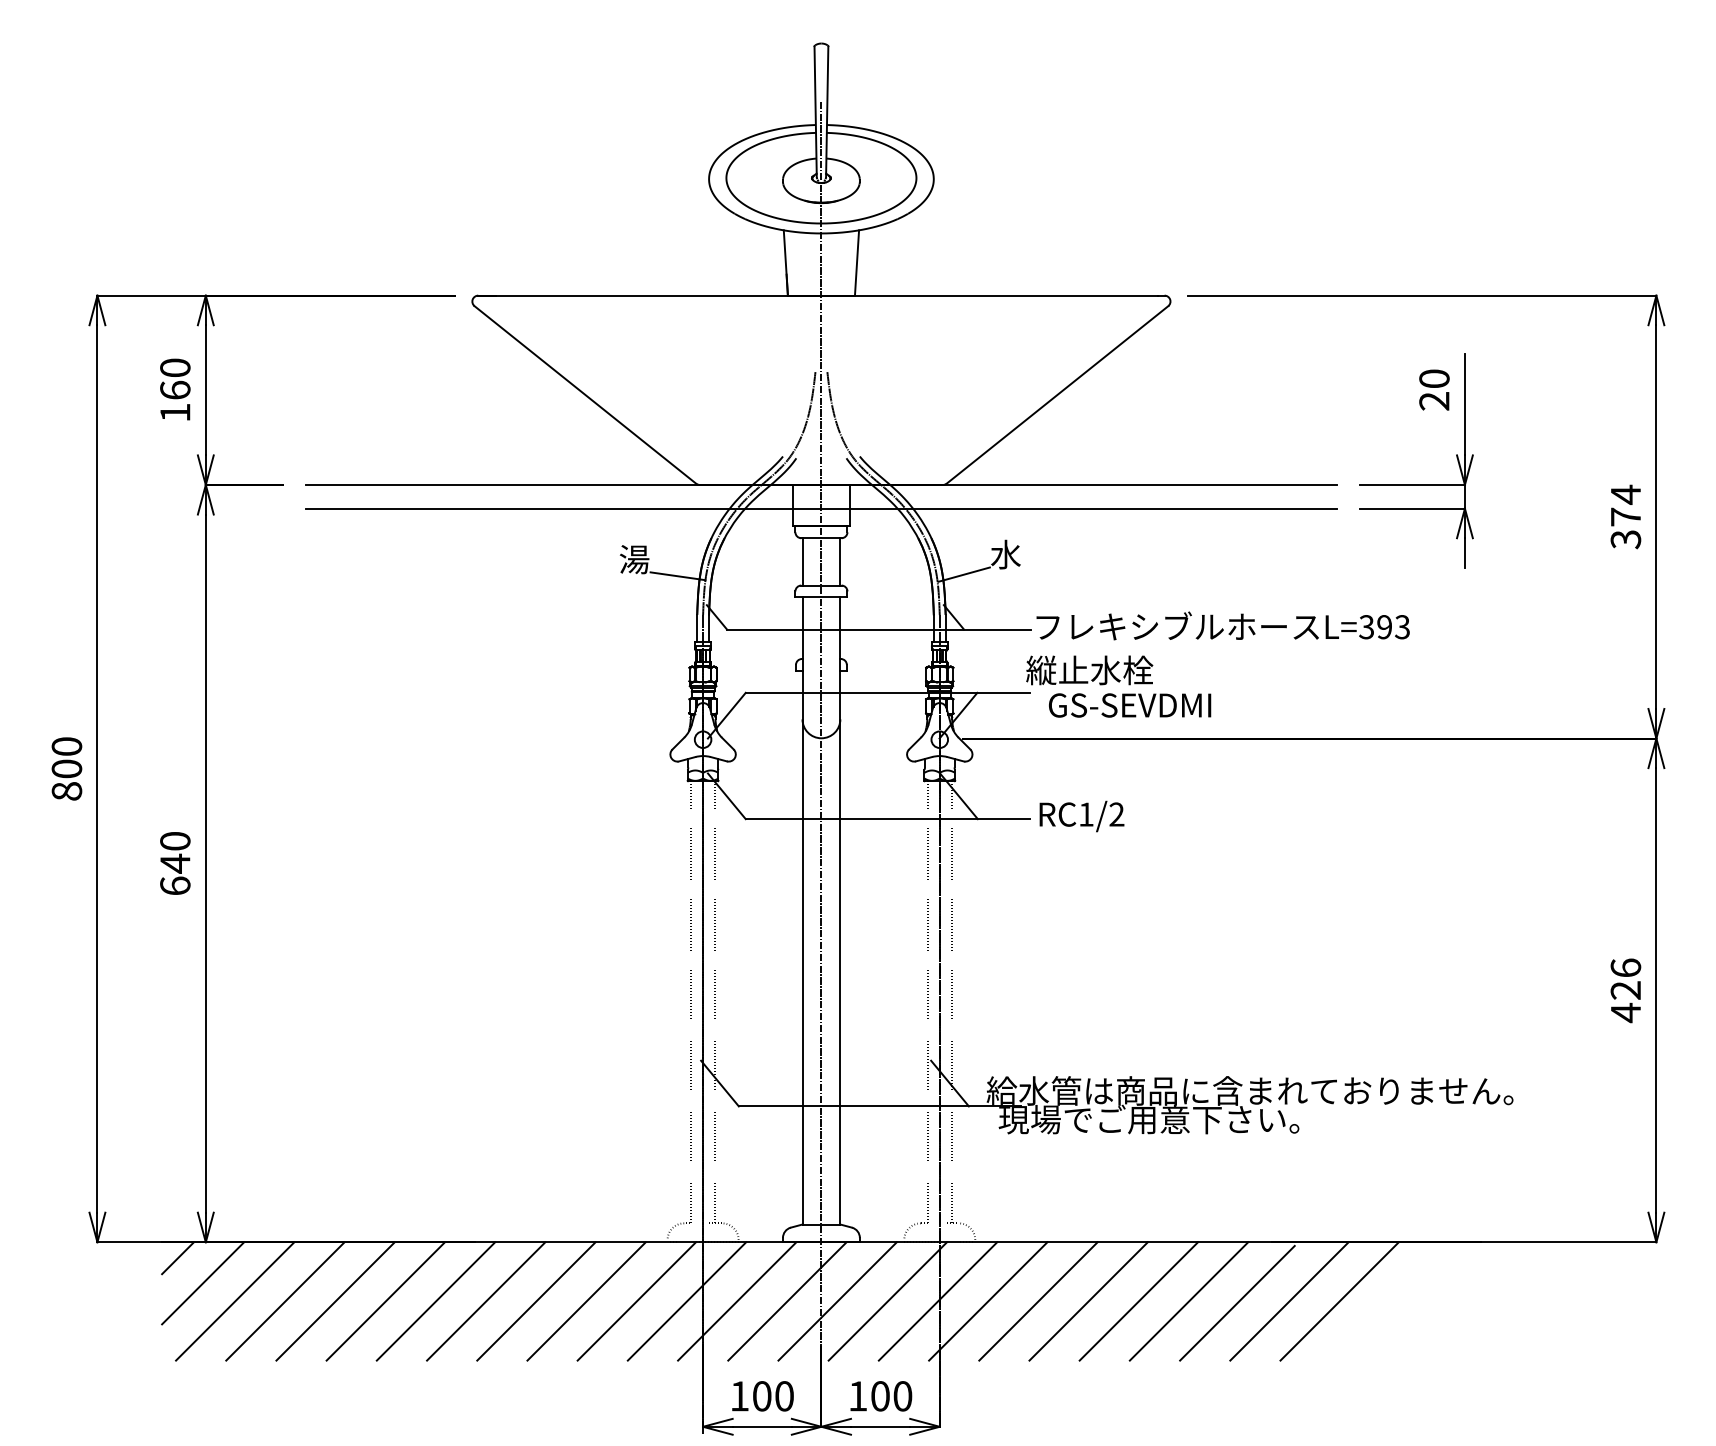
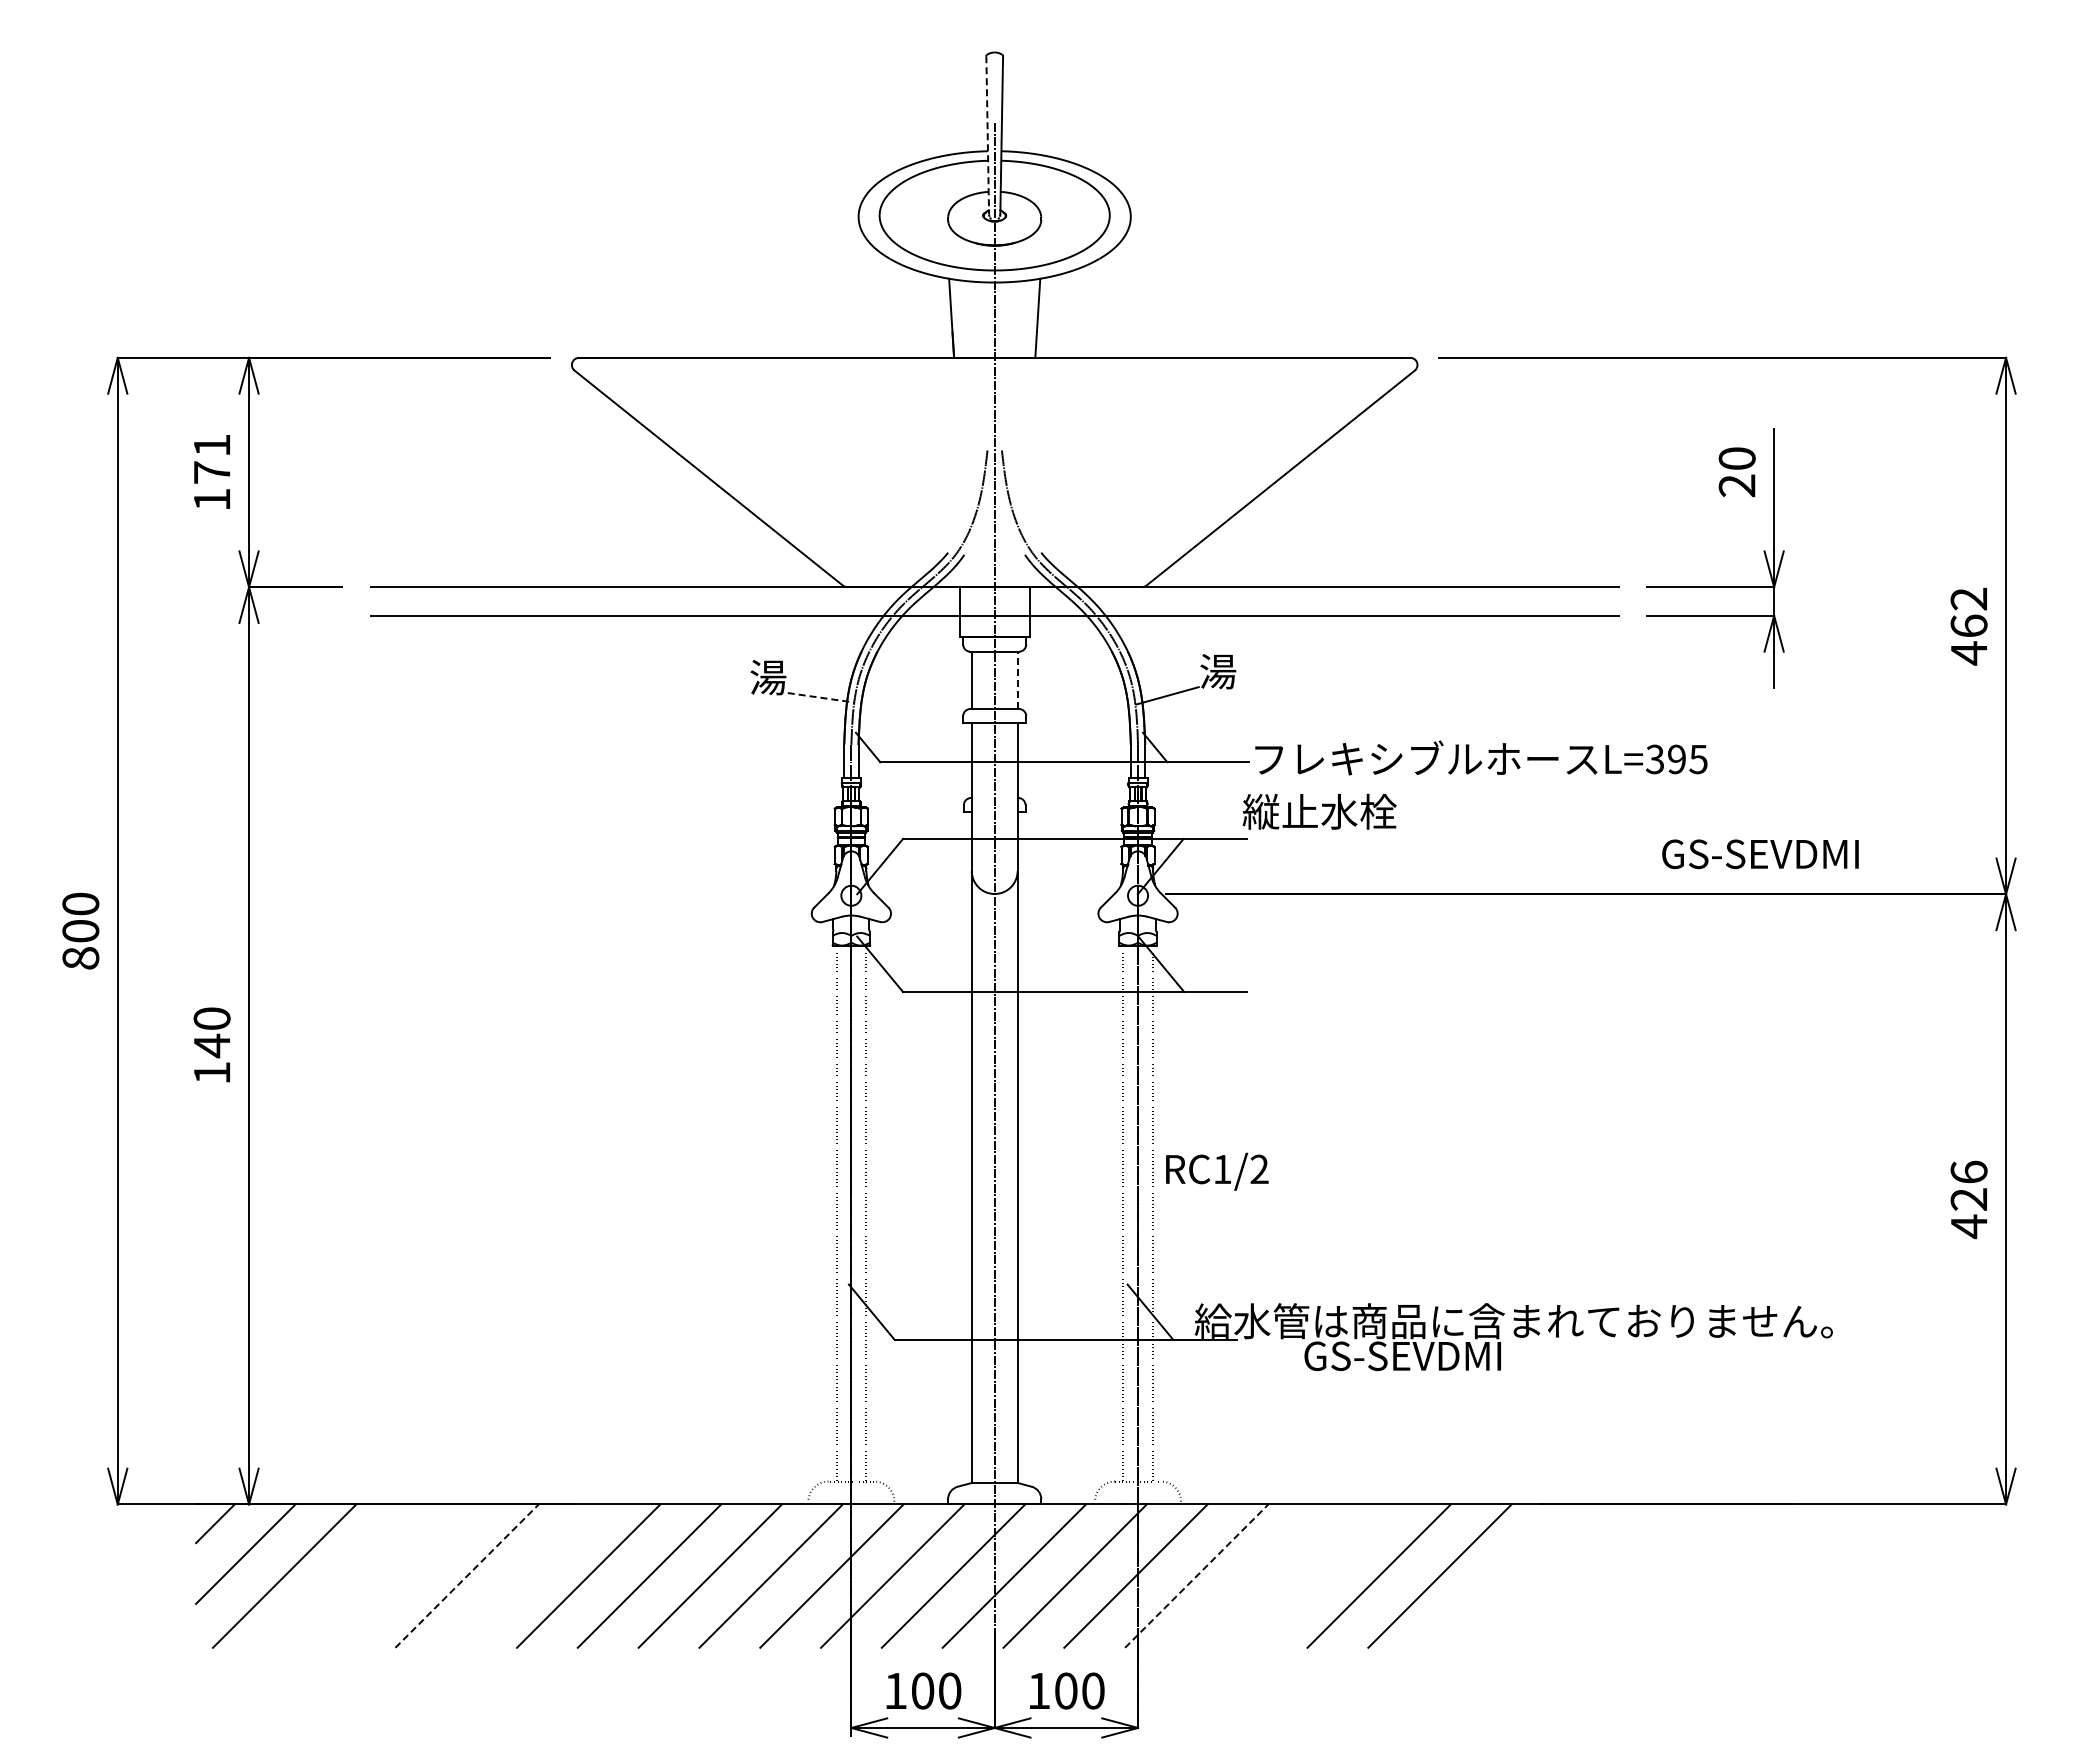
line: (815, 112) -> (987, 135), solid -> dashed
text: (174, 378) -> (211, 458), 160 -> 171
text: (1625, 517) -> (1968, 626), 374 -> 462
text: (1006, 554) -> (1218, 671), 水 -> 湯
line: (840, 562) -> (1017, 680), solid -> dashed
line: (678, 576) -> (821, 697), solid -> dashed
text: (1402, 626) -> (1698, 758), L=393 -> L=395
text: (1130, 705) -> (1760, 854), moved
text: (1082, 816) -> (1217, 1171), moved
text: (174, 885) -> (211, 1072), 640 -> 140
text: (1149, 1119) -> (1391, 1355), 現場でご用意下さい。 -> GS-SEVDMI
line: (285, 1300) -> (345, 1575), removed
line: (334, 1300) -> (405, 1575), removed
line: (386, 1300) -> (467, 1575), solid -> dashed
line: (435, 1300) -> (527, 1575), removed
line: (988, 1300) -> (1197, 1575), solid -> dashed
line: (1038, 1300) -> (1257, 1575), removed
line: (1088, 1300) -> (1318, 1575), removed
line: (1289, 1300) -> (1561, 1575), removed
line: (1339, 1300) -> (1622, 1575), removed
line: (1237, 1302) -> (1498, 1577), removed

